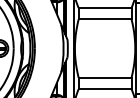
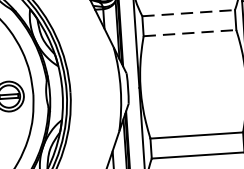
line: (105, 7) -> (189, 12), solid -> dashed
line: (105, 19) -> (190, 33), solid -> dashed

